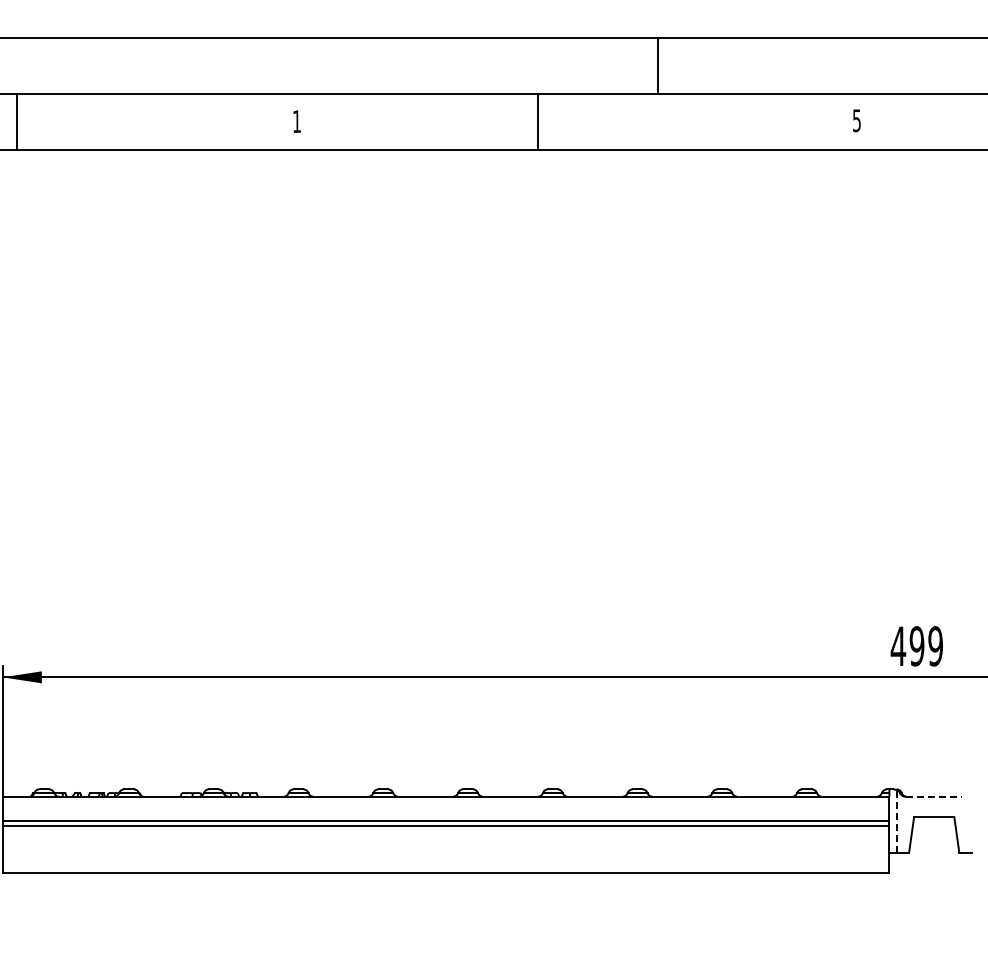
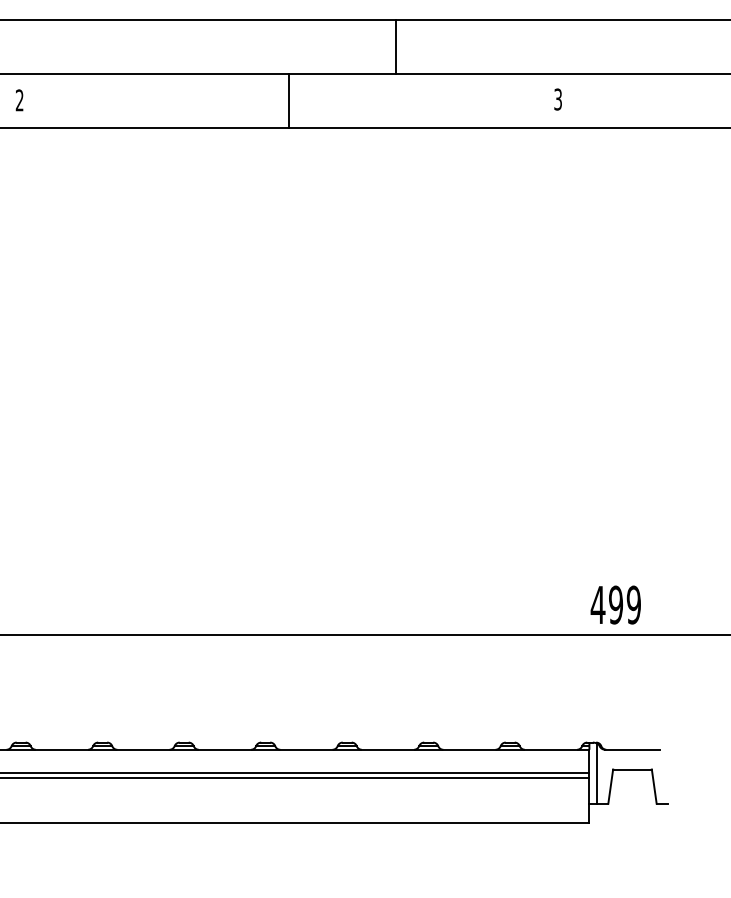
line: (657, 66) -> (396, 47), moved
text: (856, 120) -> (557, 99), 5 -> 3
text: (296, 121) -> (19, 100), 1 -> 2
line: (537, 122) -> (288, 101), moved
line: (934, 796) -> (632, 749), dashed -> solid
line: (896, 820) -> (596, 772), dashed -> solid

